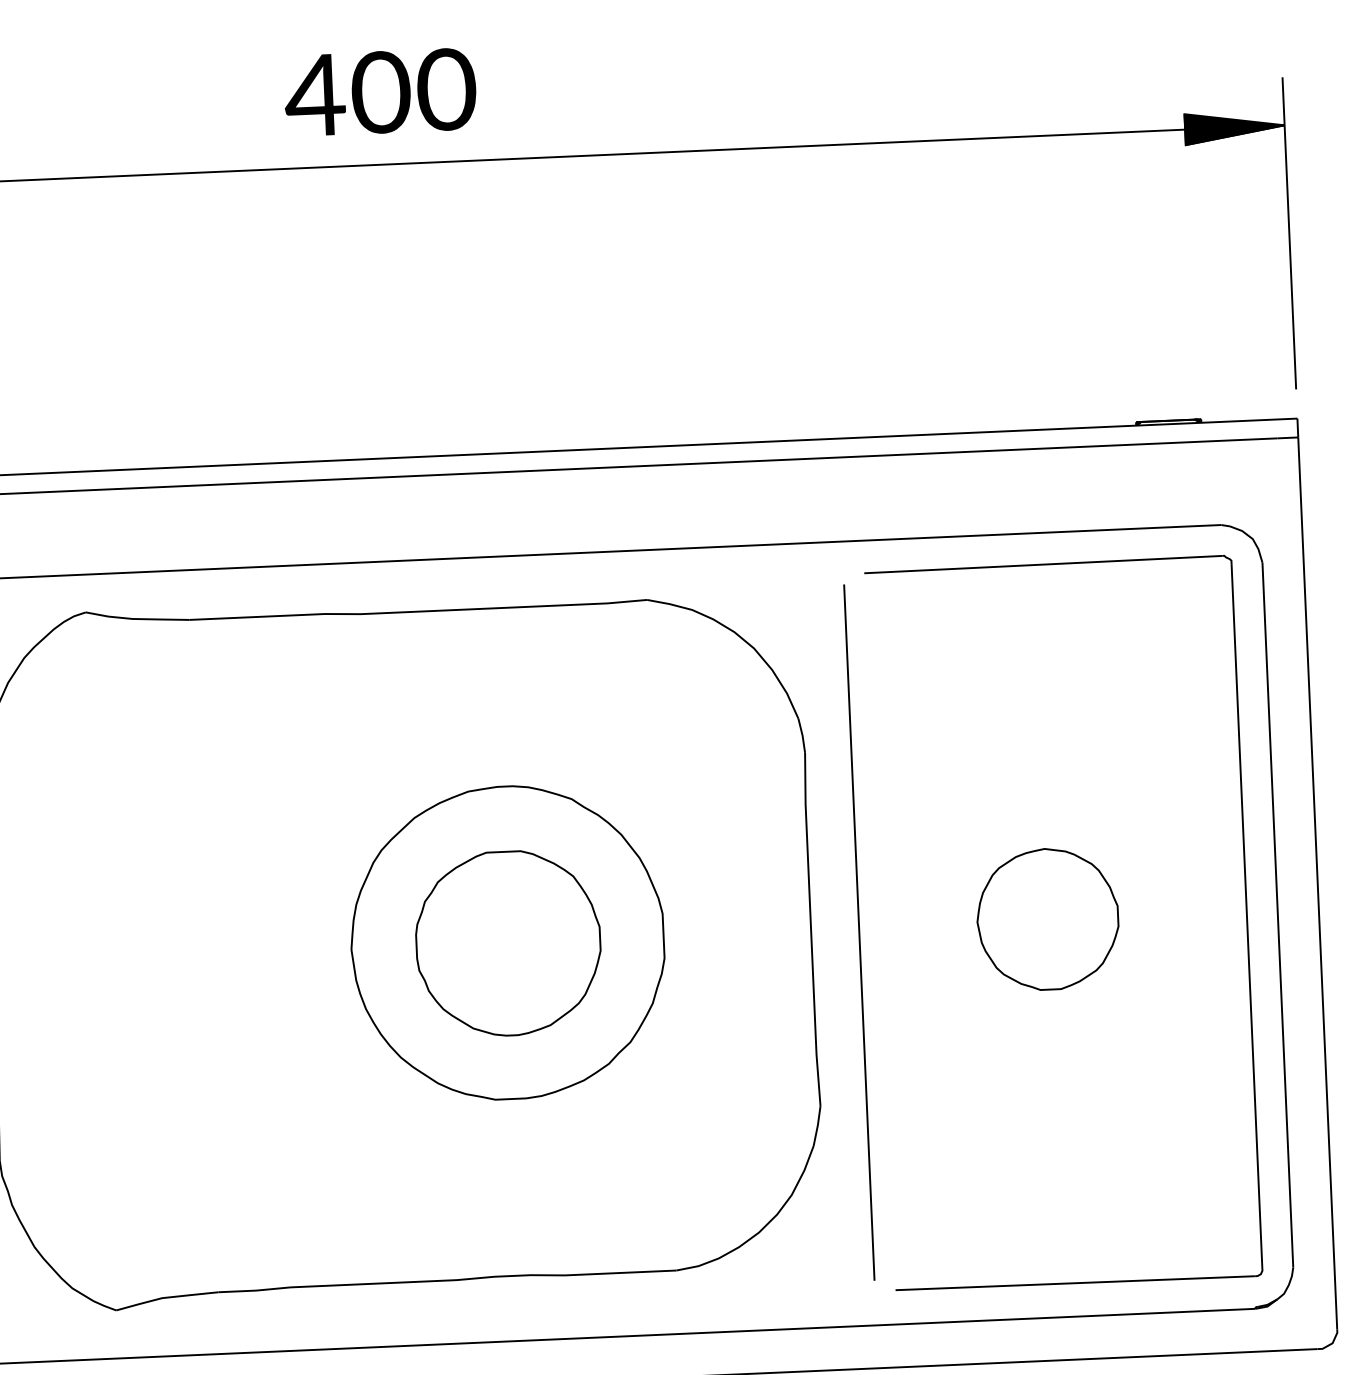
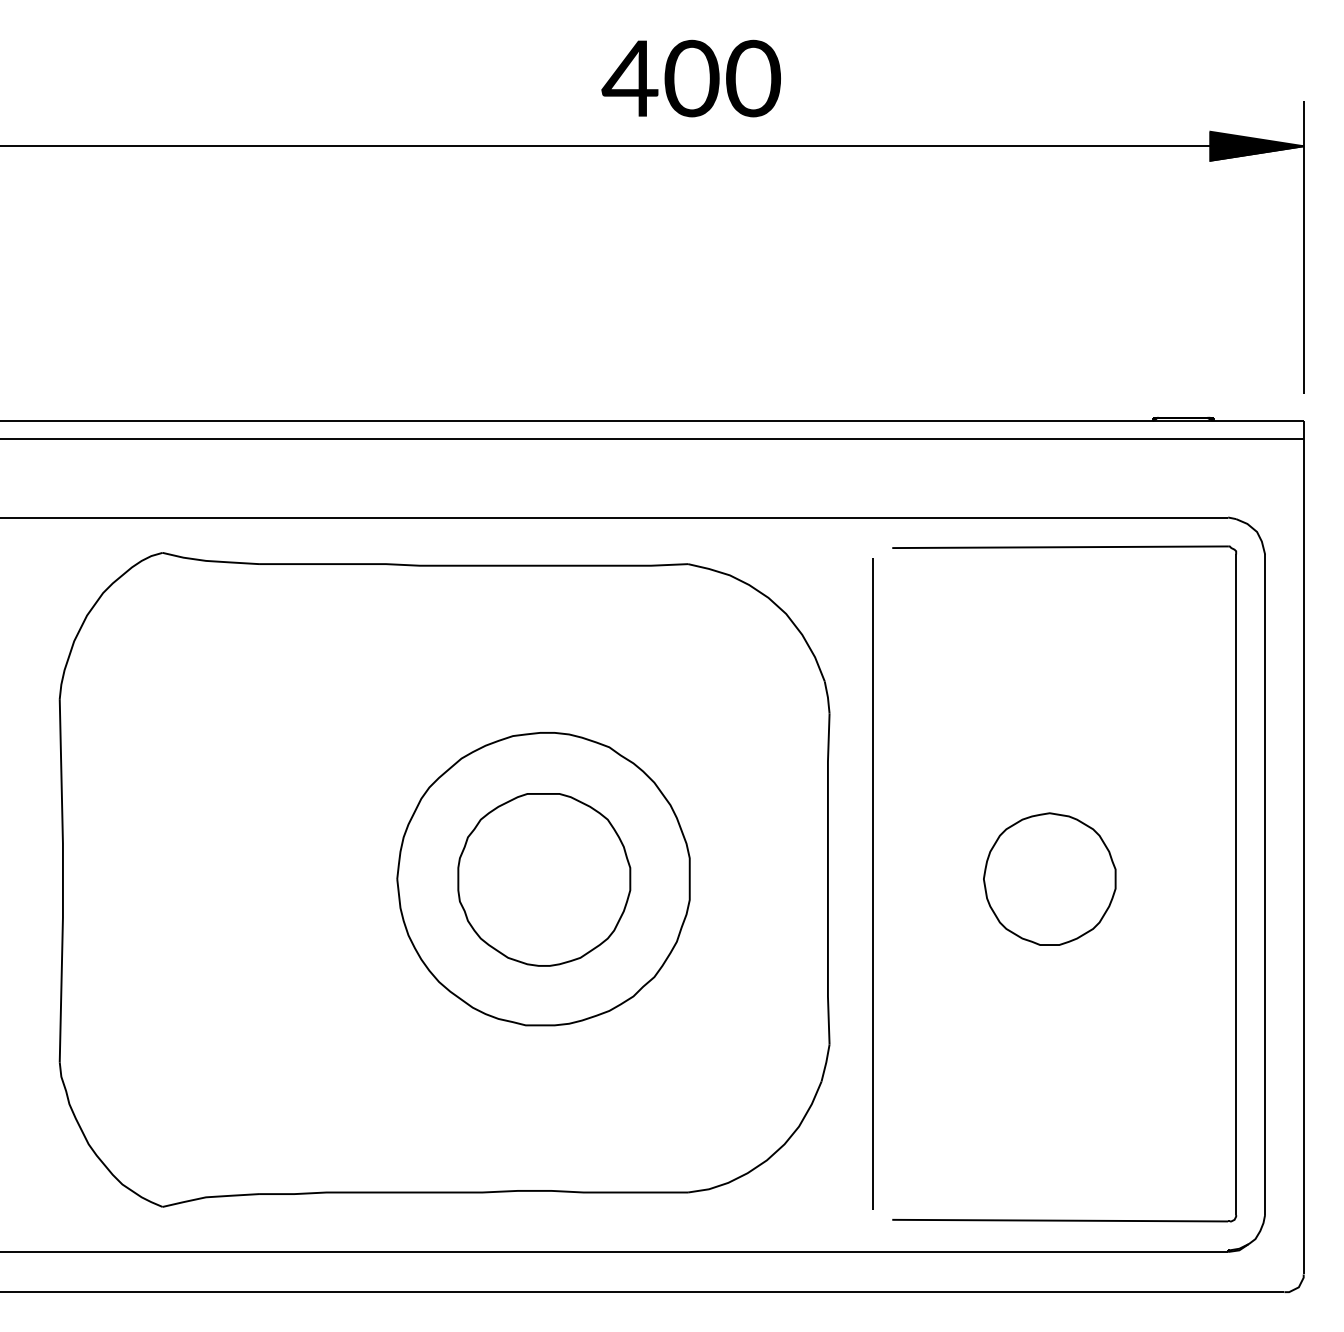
text: (379, 92) -> (690, 78), moved

